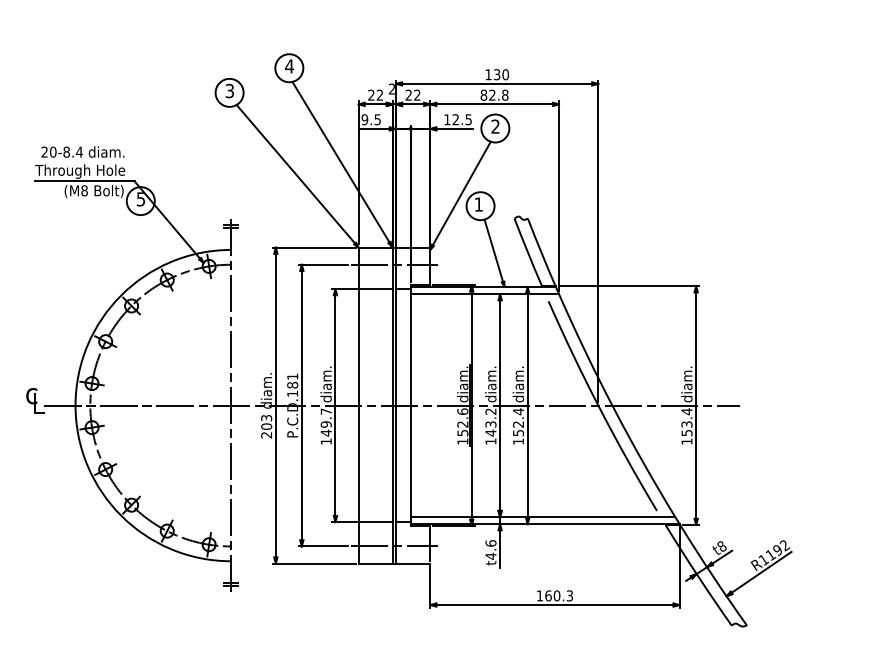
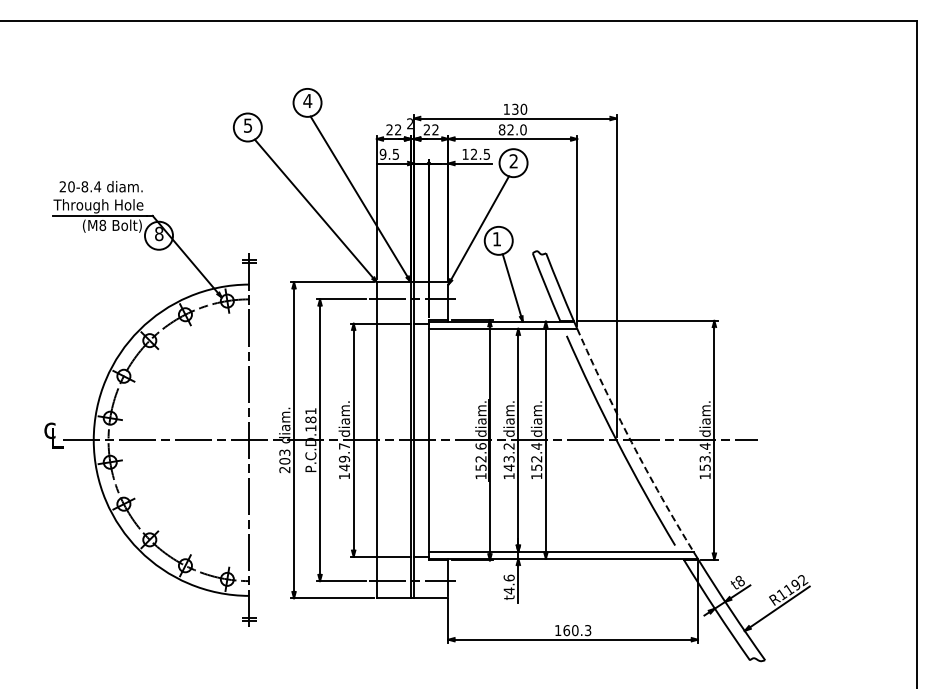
text: (230, 89) -> (248, 124), 3 -> 5
text: (505, 94) -> (523, 129), 82.8 -> 82.0
text: (141, 198) -> (159, 233), 5 -> 8
arc: (613, 407) -> (631, 442), solid -> dashed

